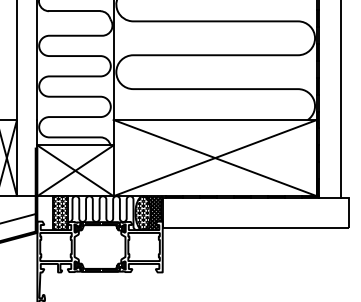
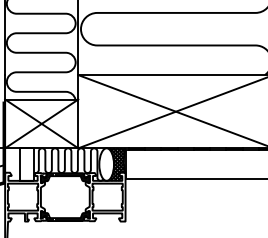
hatch: (60, 213) -> (27, 164), removed
hatch: (142, 213) -> (106, 164), removed

